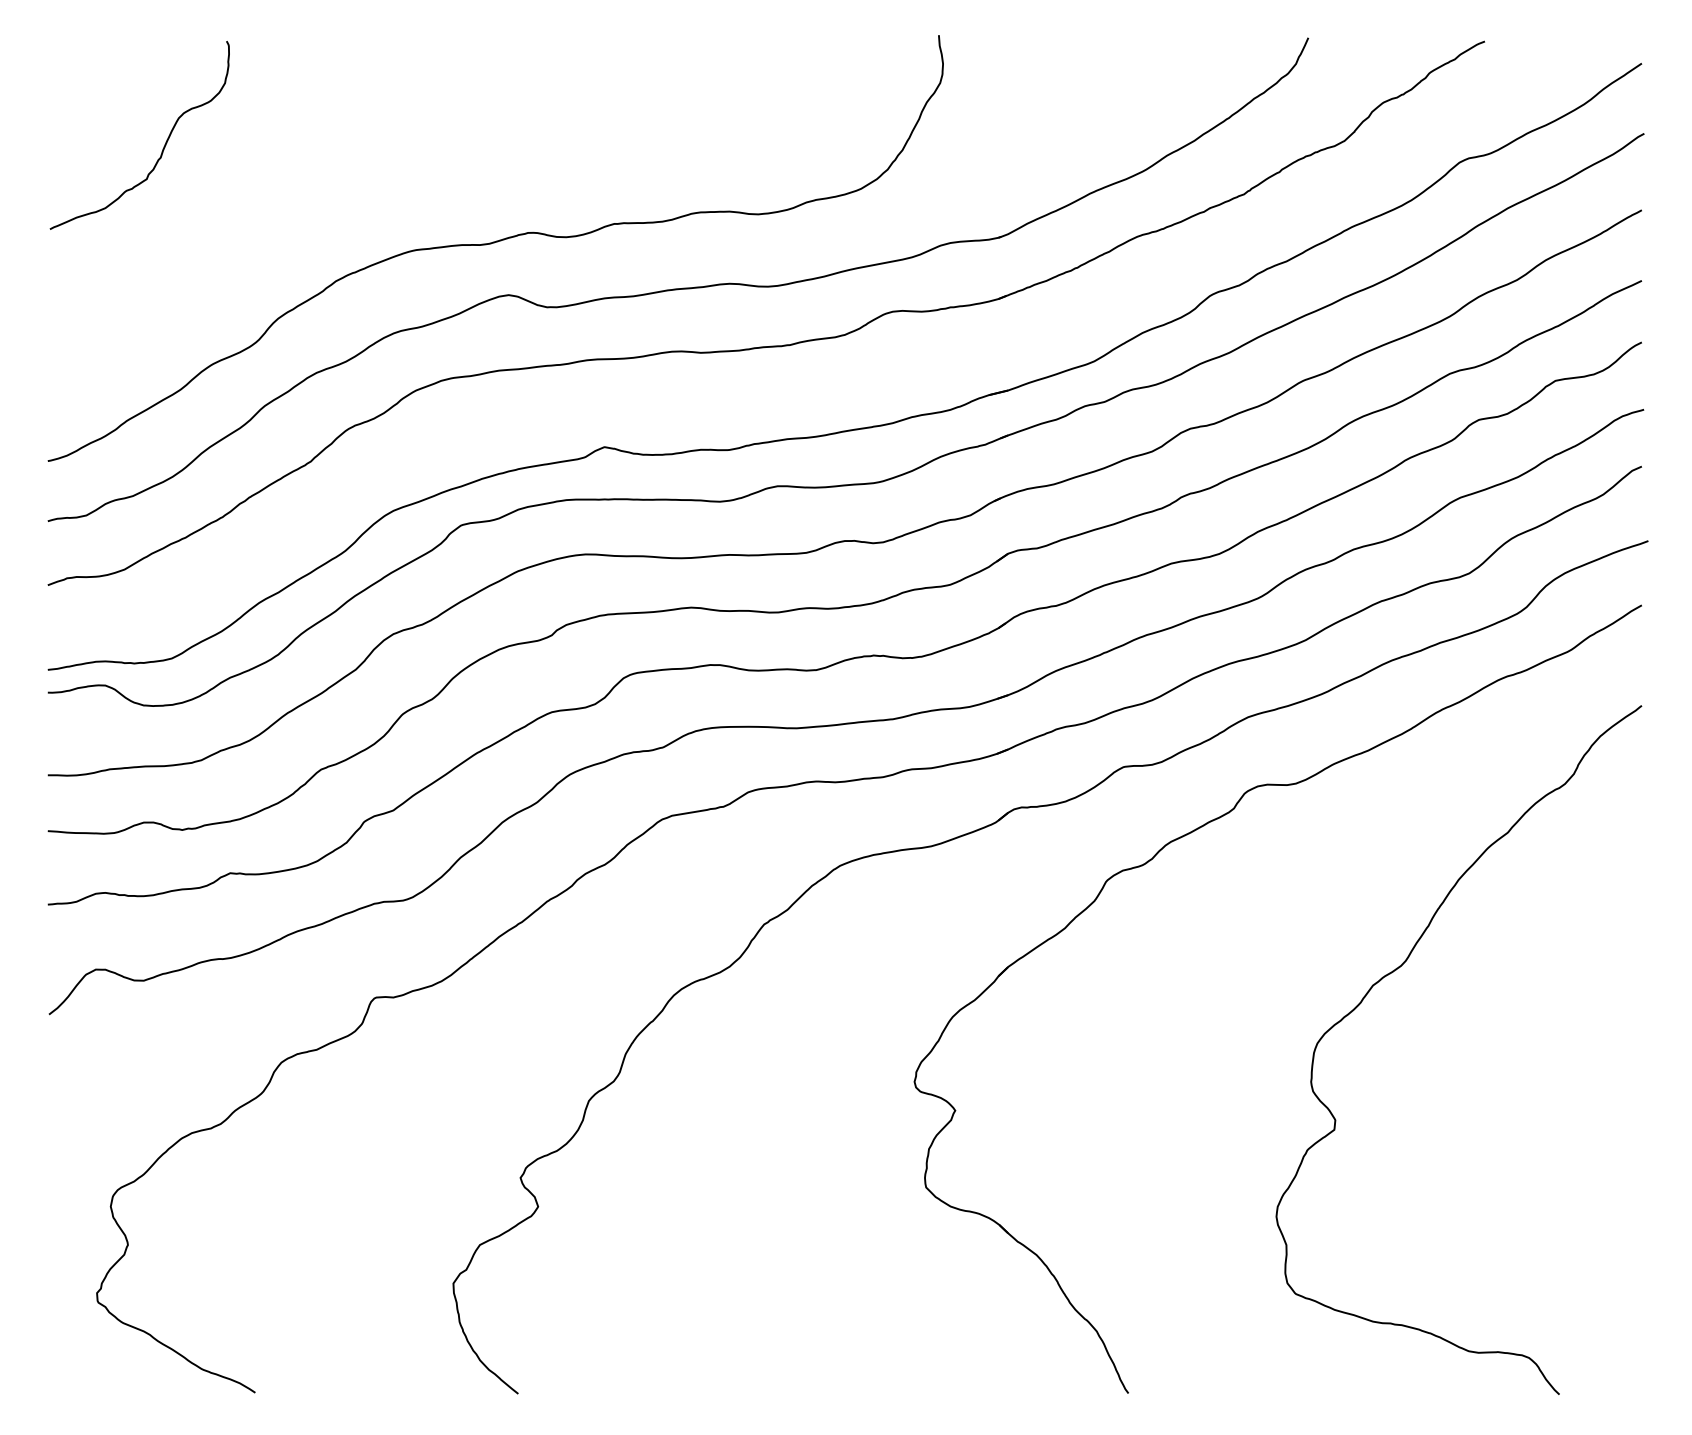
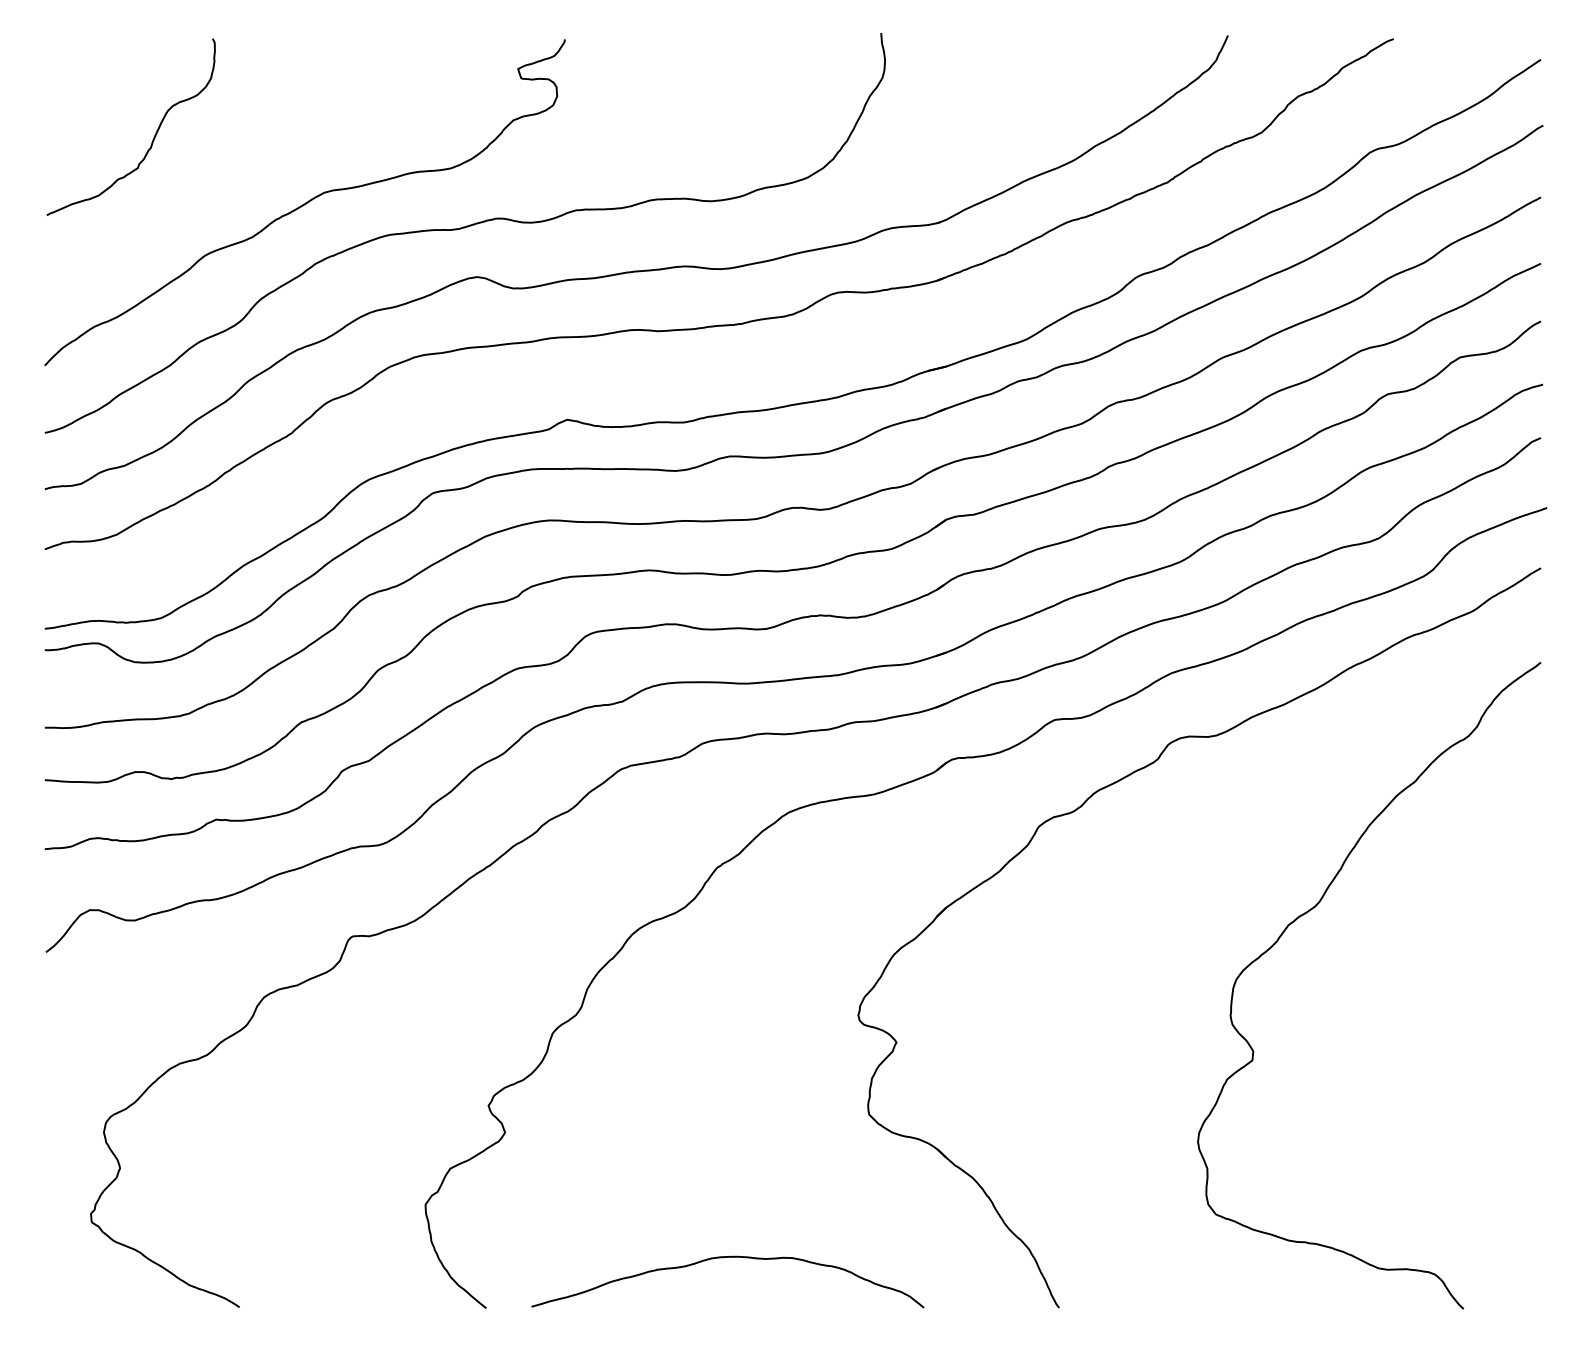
curve: (324, 216) -> (304, 203), added
curve: (773, 1340) -> (725, 1258), added

